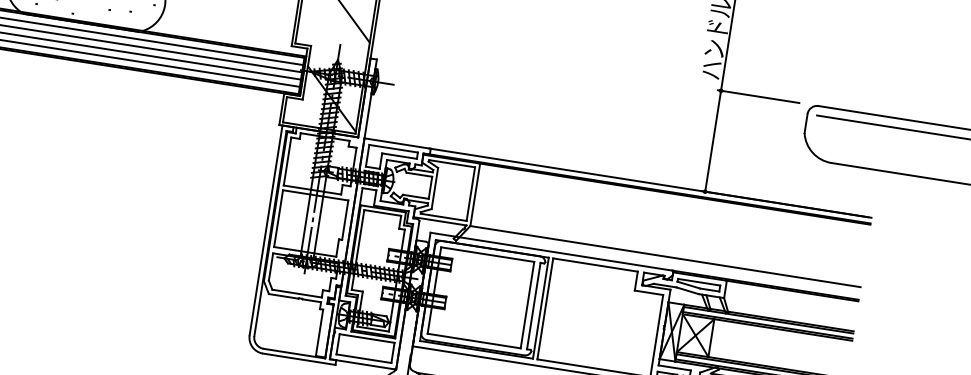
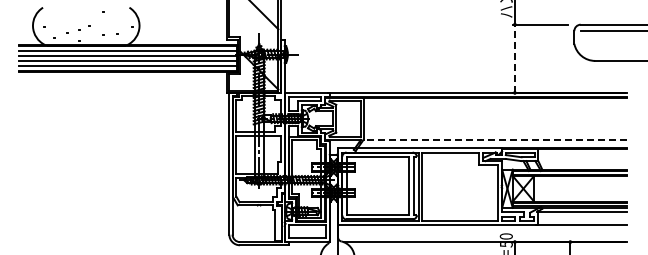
line: (712, 140) -> (514, 58), solid -> dashed
line: (665, 256) -> (495, 139), solid -> dashed

